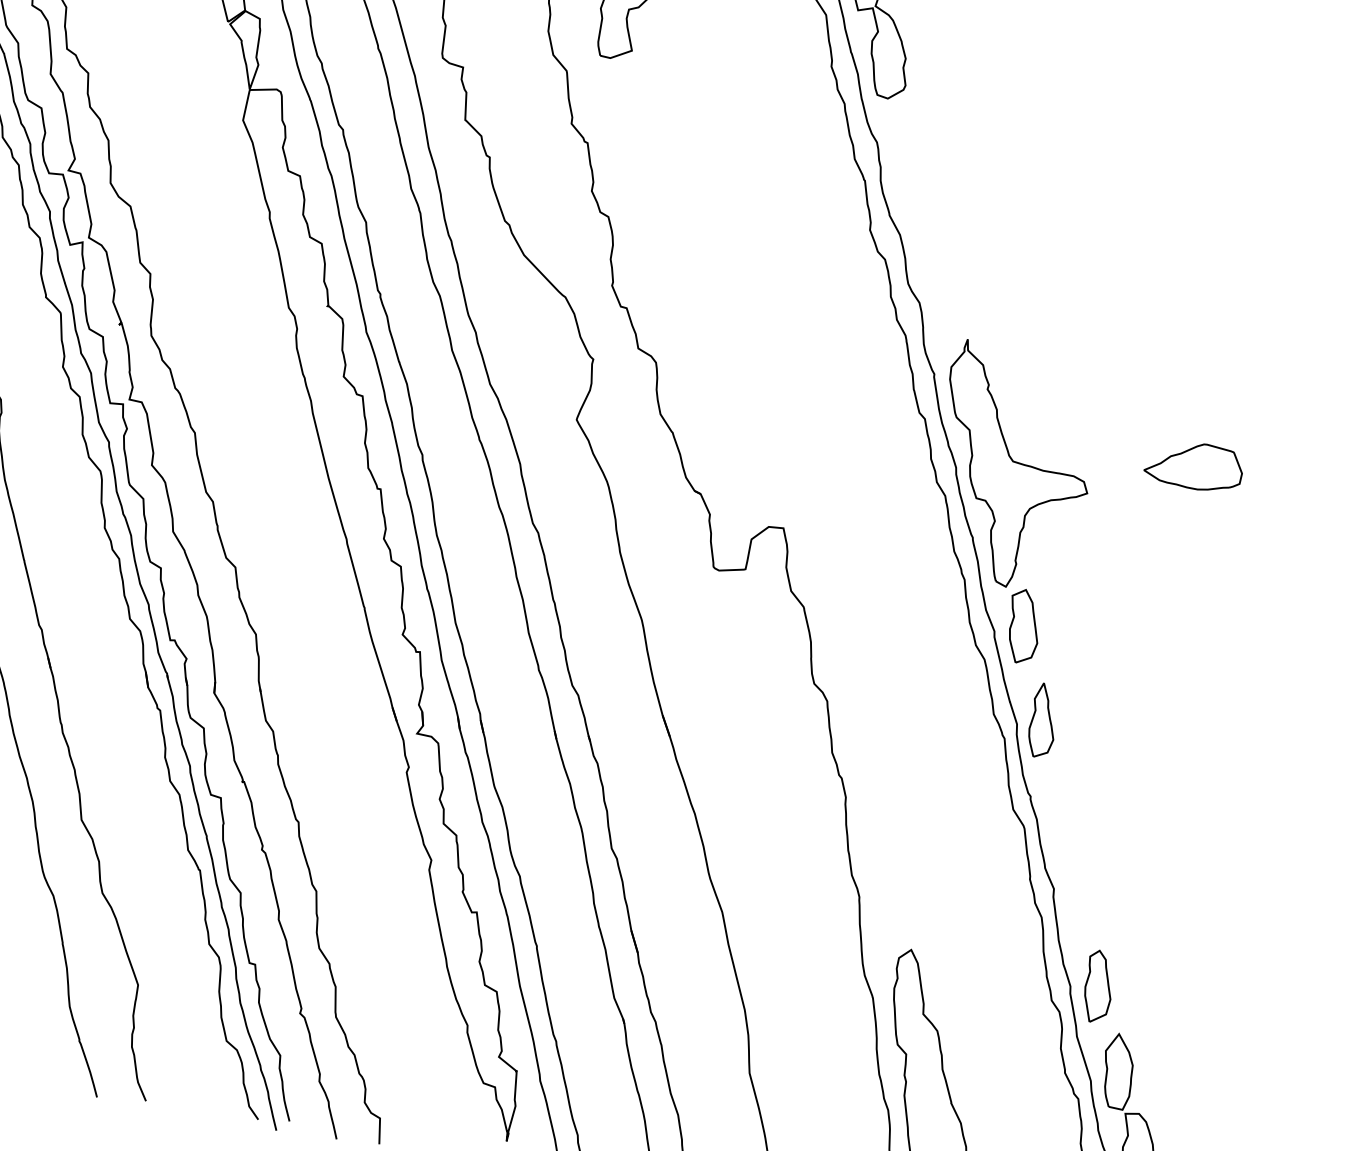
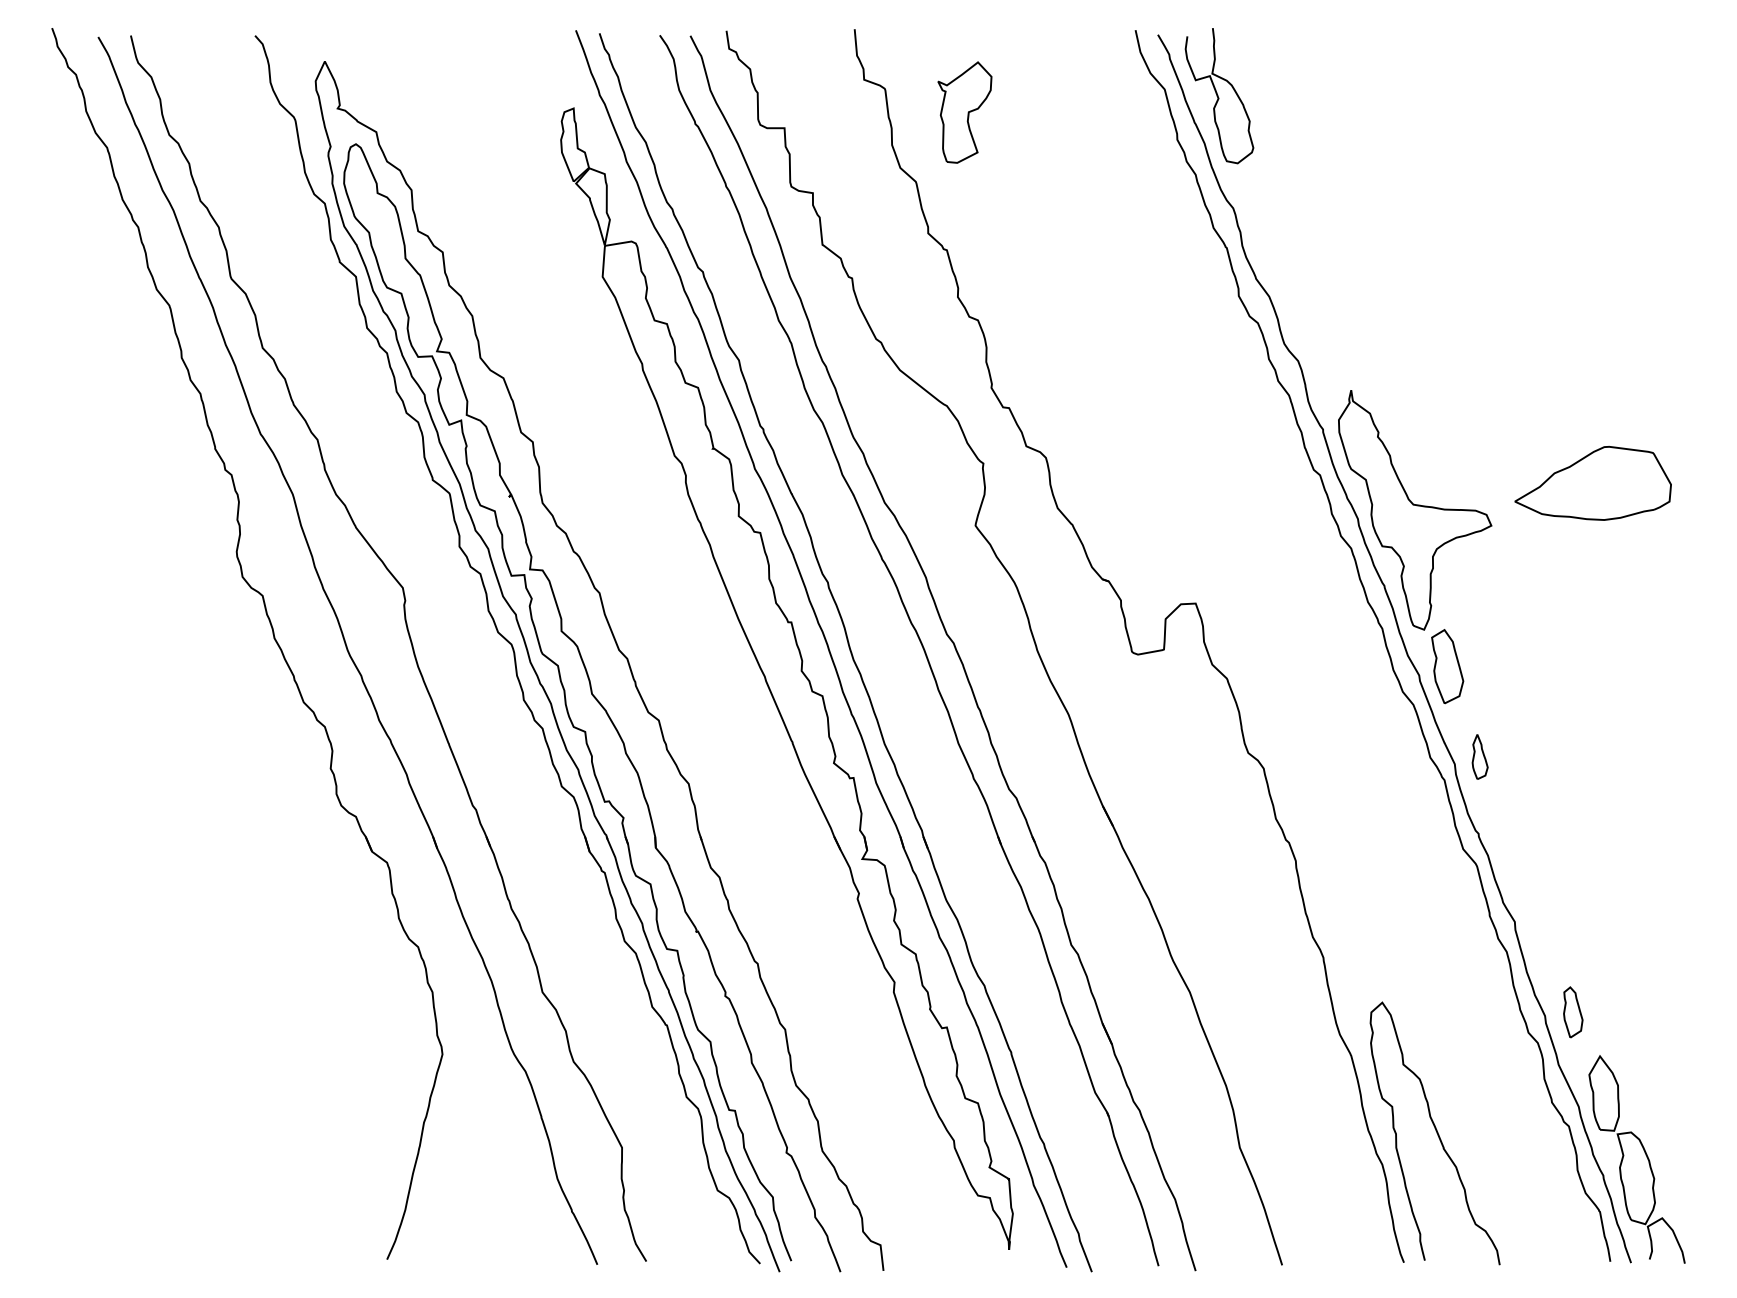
part: (1193, 465) -> (1592, 482), size x1.6
part: (1042, 720) -> (1479, 756), size x0.6
part: (1099, 986) -> (1573, 1012), size x0.7

